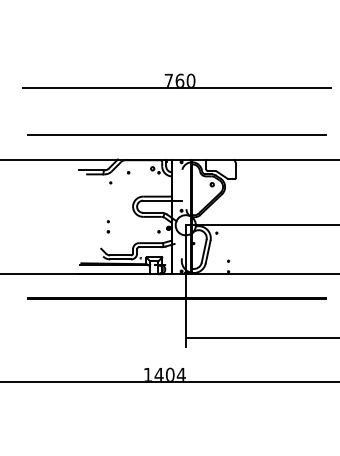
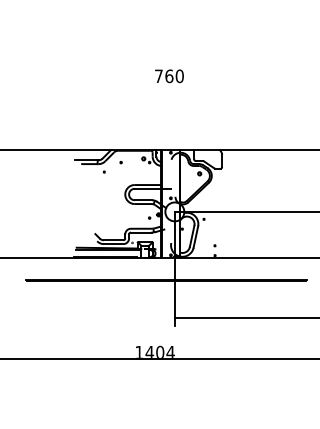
line: (176, 87) -> (166, 82), removed
line: (176, 135) -> (166, 127), removed
part: (108, 226) -> (102, 213), removed

